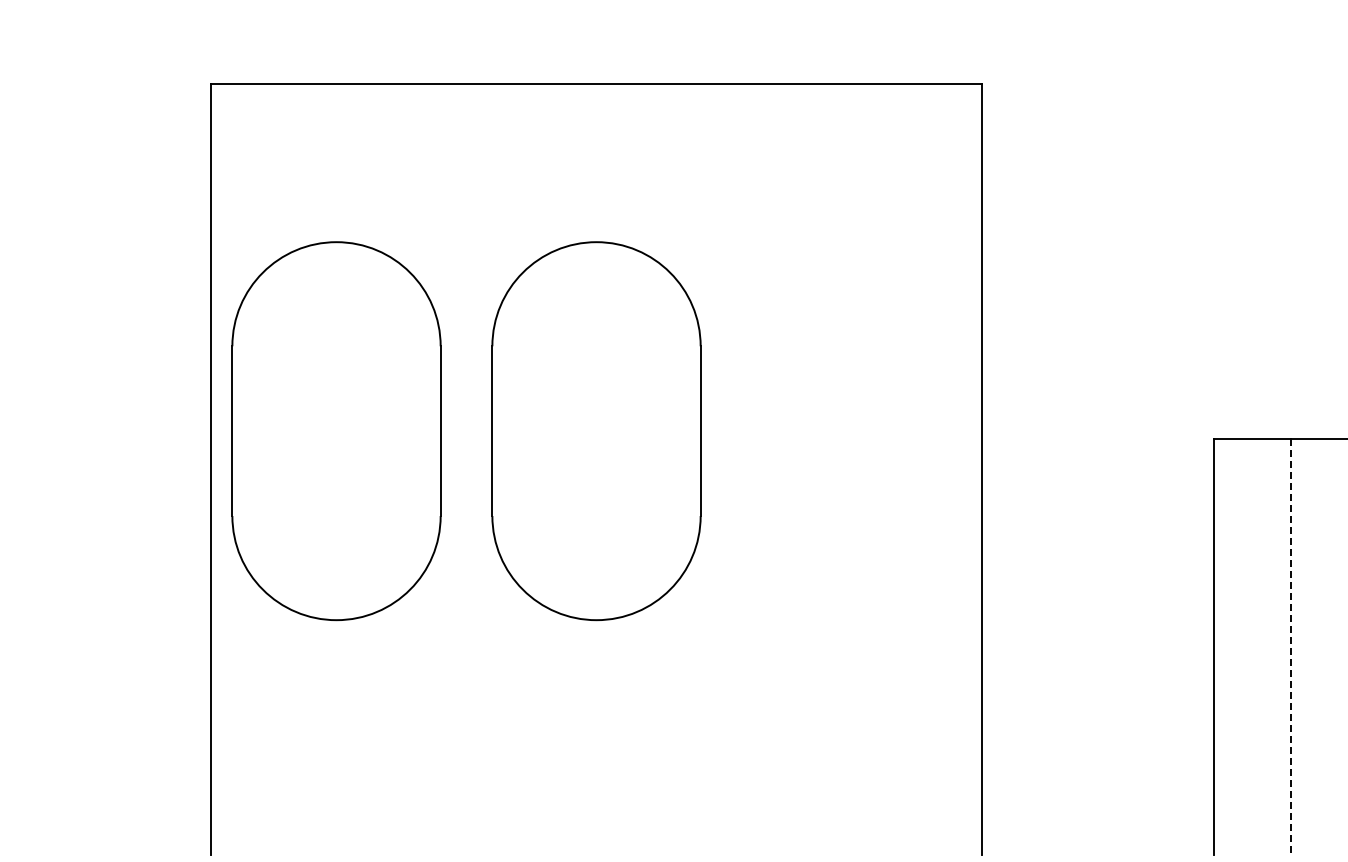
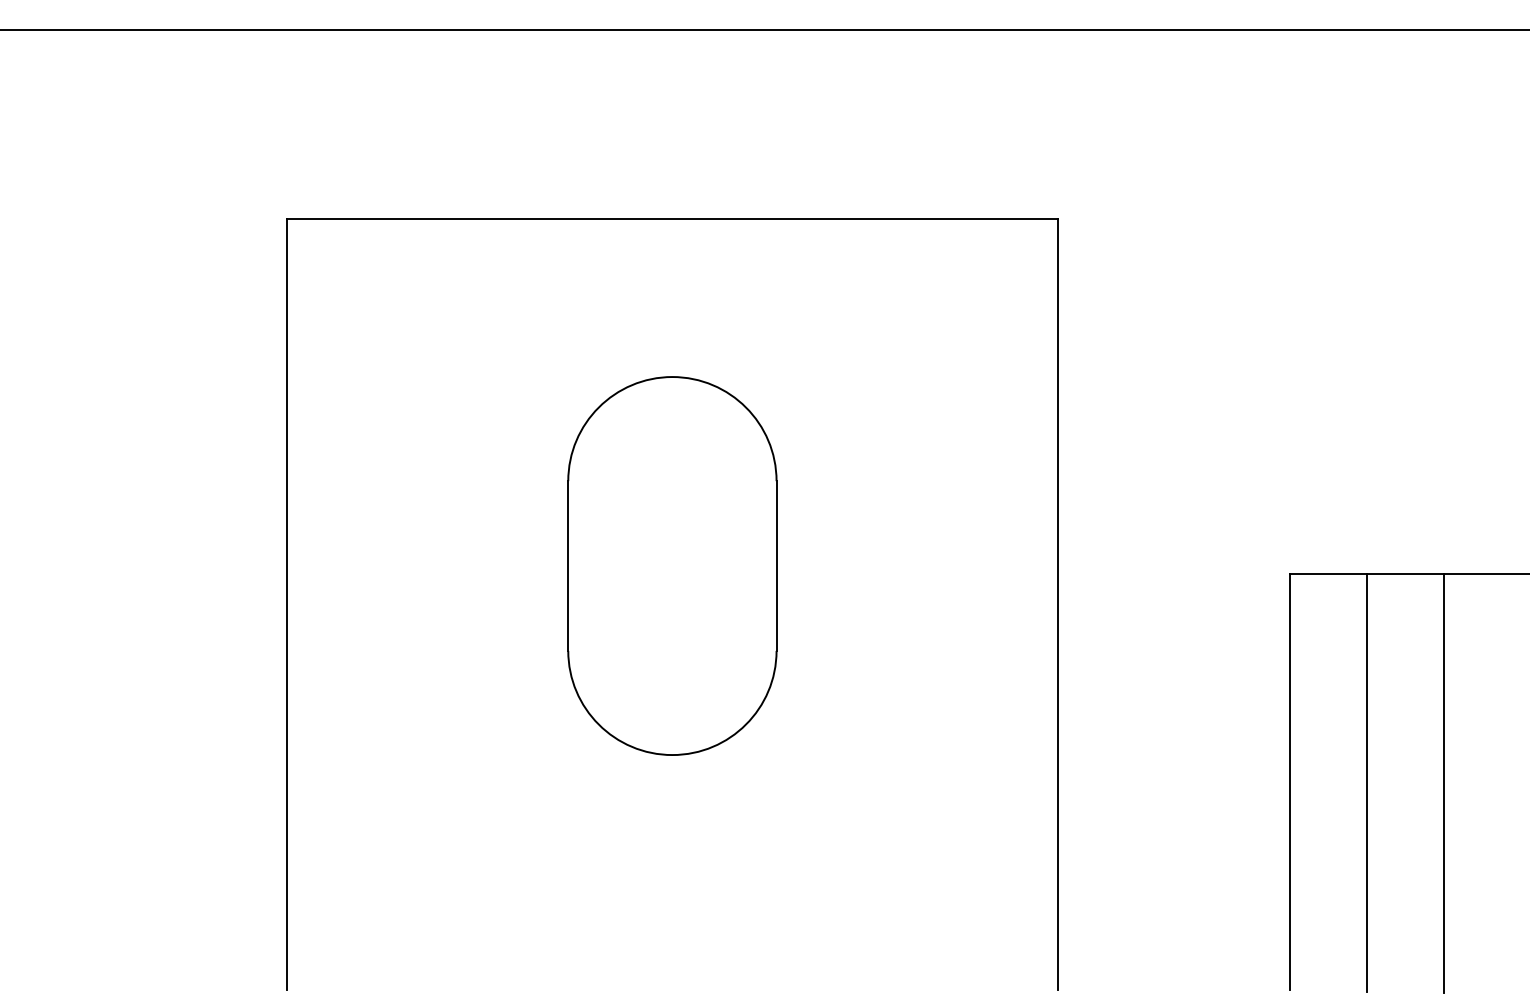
part: (336, 430) -> (412, 565), removed
line: (1290, 647) -> (1366, 782), dashed -> solid

